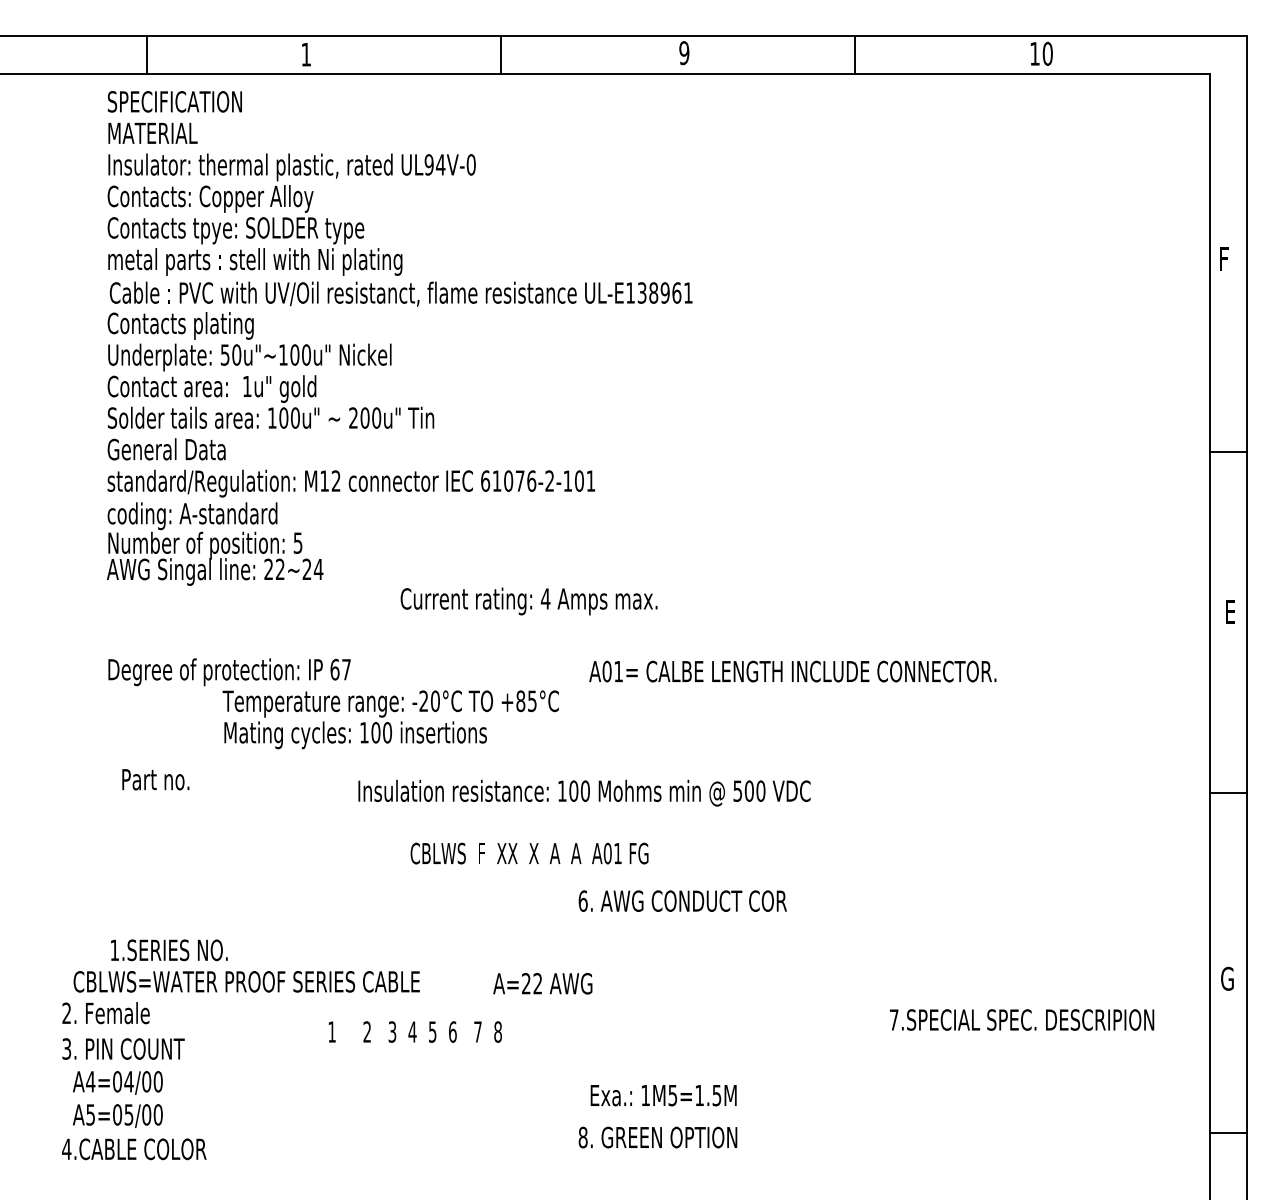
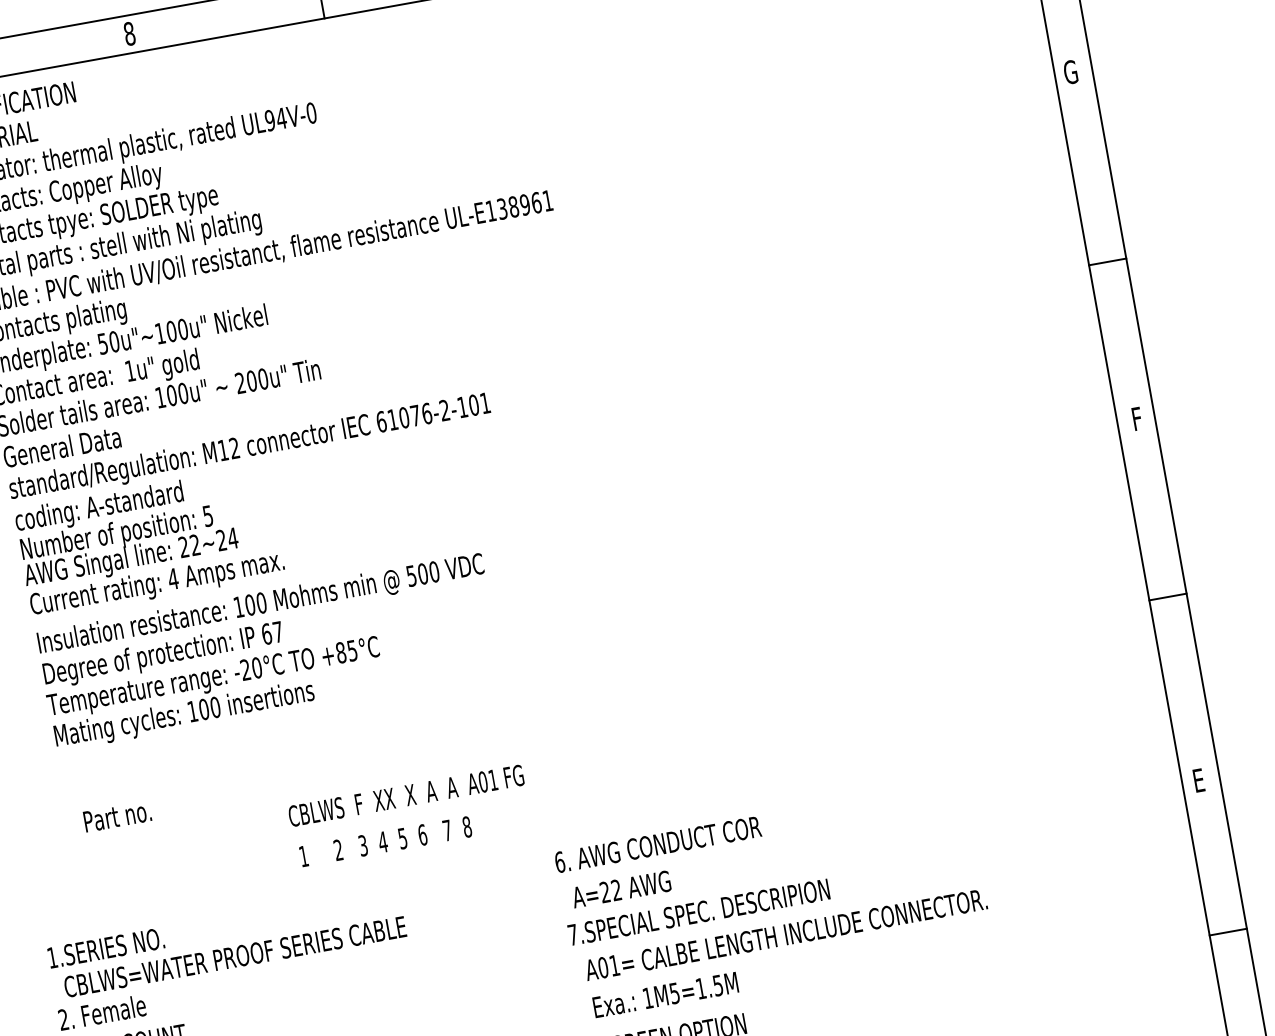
text: (306, 54) -> (129, 33), 1 -> 8
text: (1225, 259) -> (1070, 72), F -> G
text: (528, 601) -> (156, 584), moved
text: (1231, 611) -> (1138, 418), E -> F
text: (792, 671) -> (785, 934), moved
text: (390, 719) -> (216, 693), moved
text: (155, 779) -> (117, 816), moved
text: (584, 792) -> (260, 604), moved
text: (529, 853) -> (406, 795), moved
text: (682, 900) -> (657, 844), moved
text: (169, 950) -> (106, 948), moved
text: (1227, 978) -> (1199, 780), G -> E
text: (542, 983) -> (621, 889), moved
text: (1022, 1019) -> (699, 911), moved
text: (414, 1031) -> (384, 841), moved

